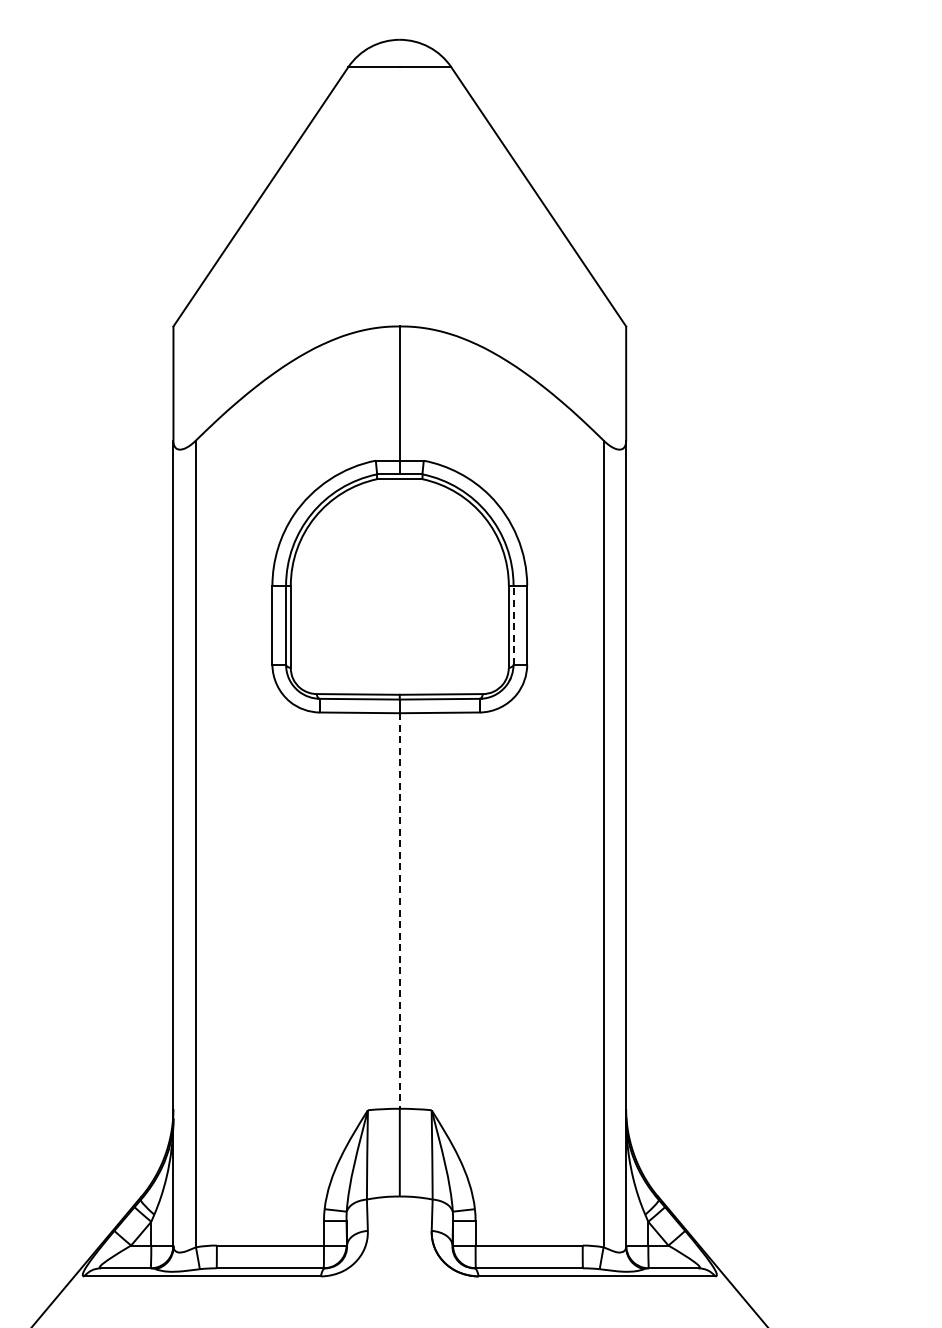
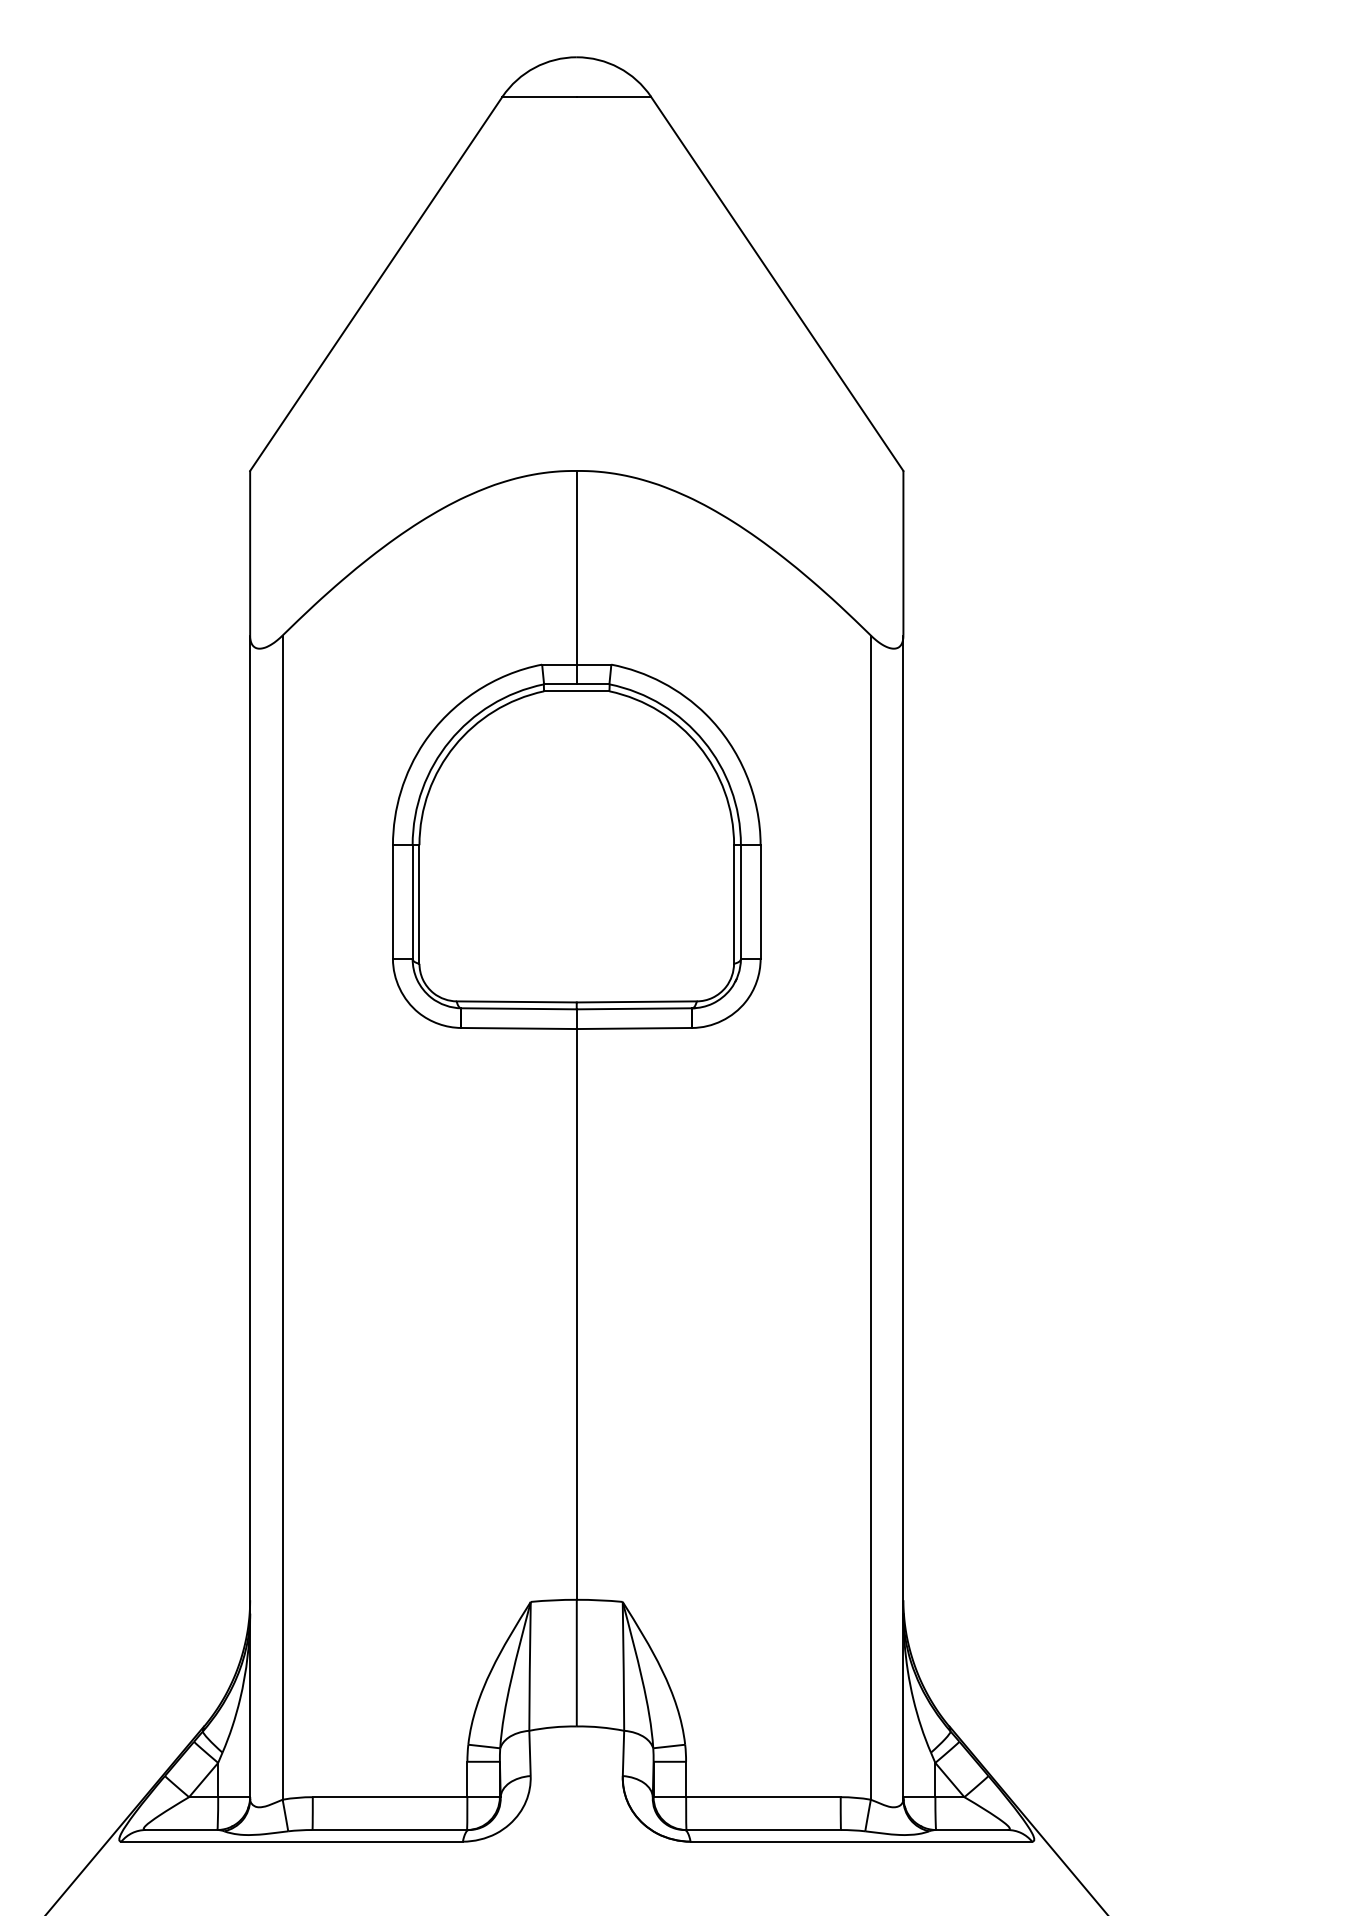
line: (513, 624) -> (740, 901), dashed -> solid
line: (399, 911) -> (576, 1315), dashed -> solid

